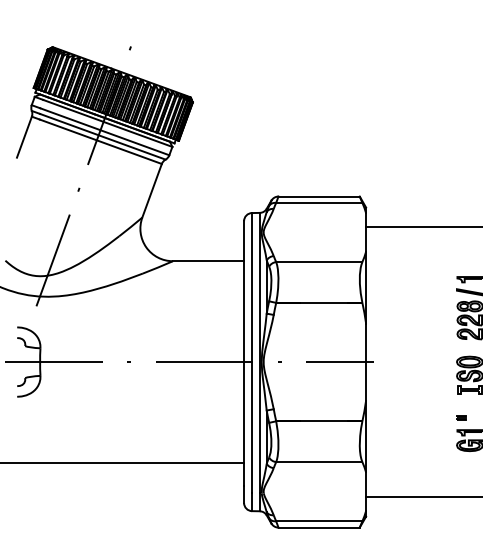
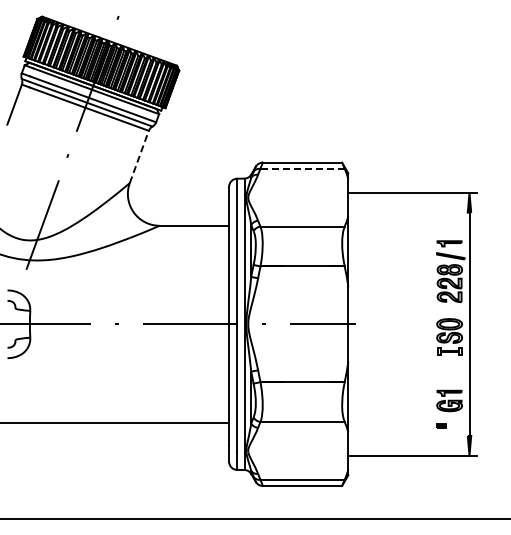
line: (152, 191) -> (139, 157), solid -> dashed
line: (319, 202) -> (302, 168), solid -> dashed
part: (461, 417) -> (441, 425), moved

